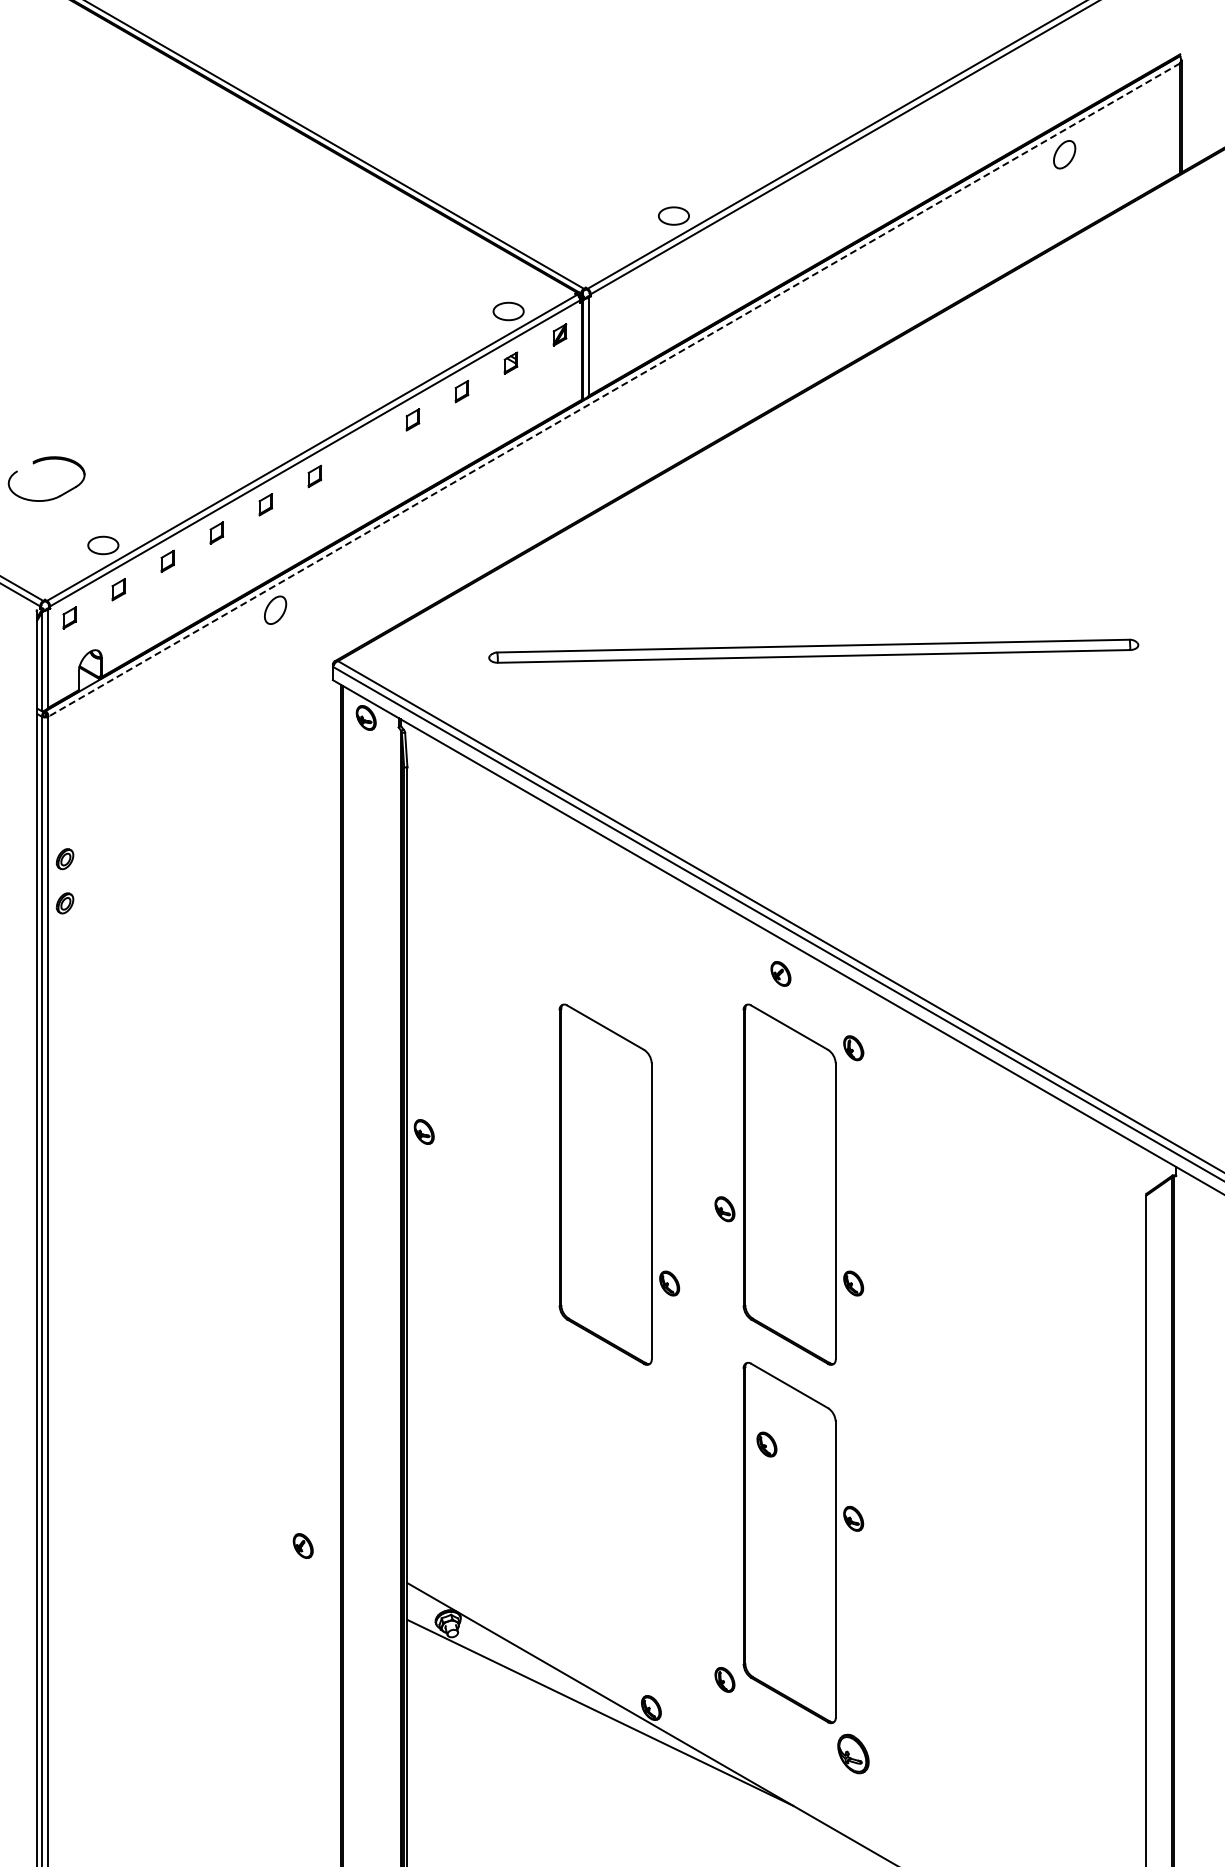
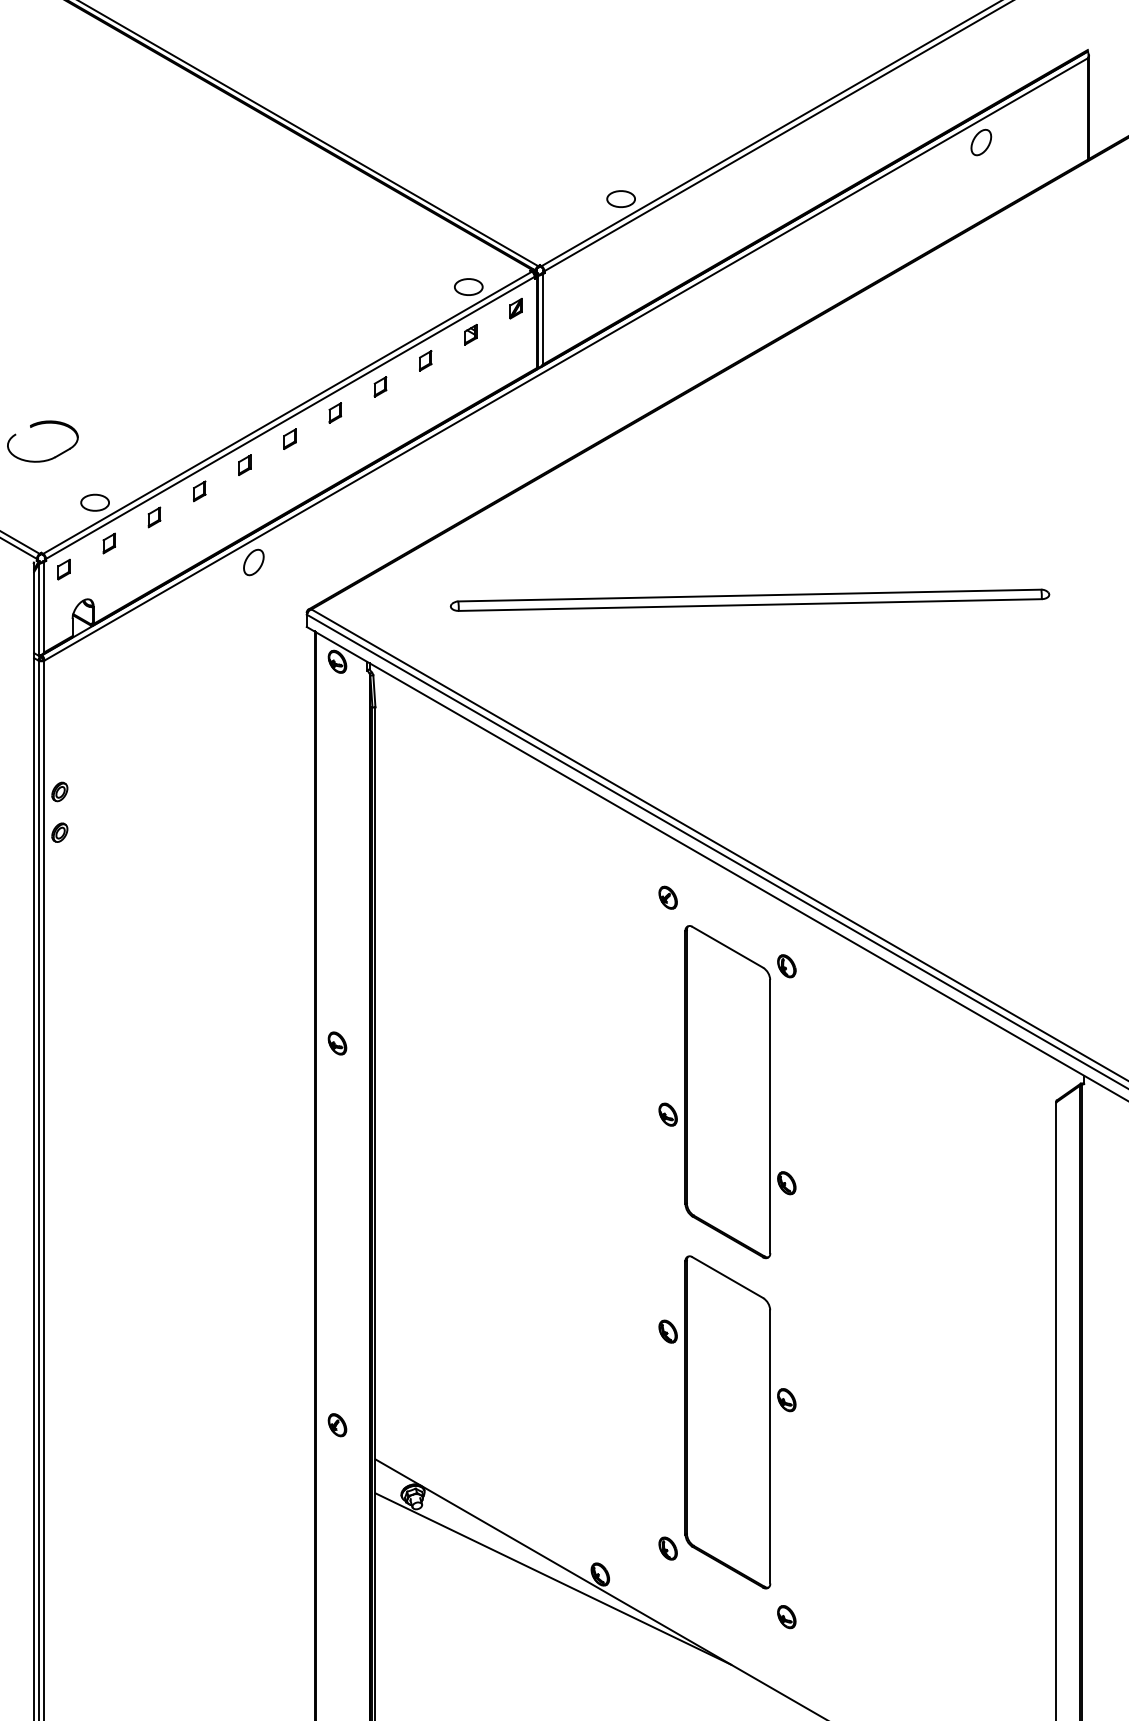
line: (613, 390) -> (565, 359), dashed -> solid
part: (363, 447) -> (334, 412), added
part: (780, 973) -> (667, 897), moved
part: (423, 1131) -> (336, 1043), moved
part: (619, 1184) -> (570, 1091), removed
part: (766, 1444) -> (667, 1331), moved
part: (302, 1545) -> (336, 1424), moved
part: (853, 1754) -> (786, 1617), size x0.62

